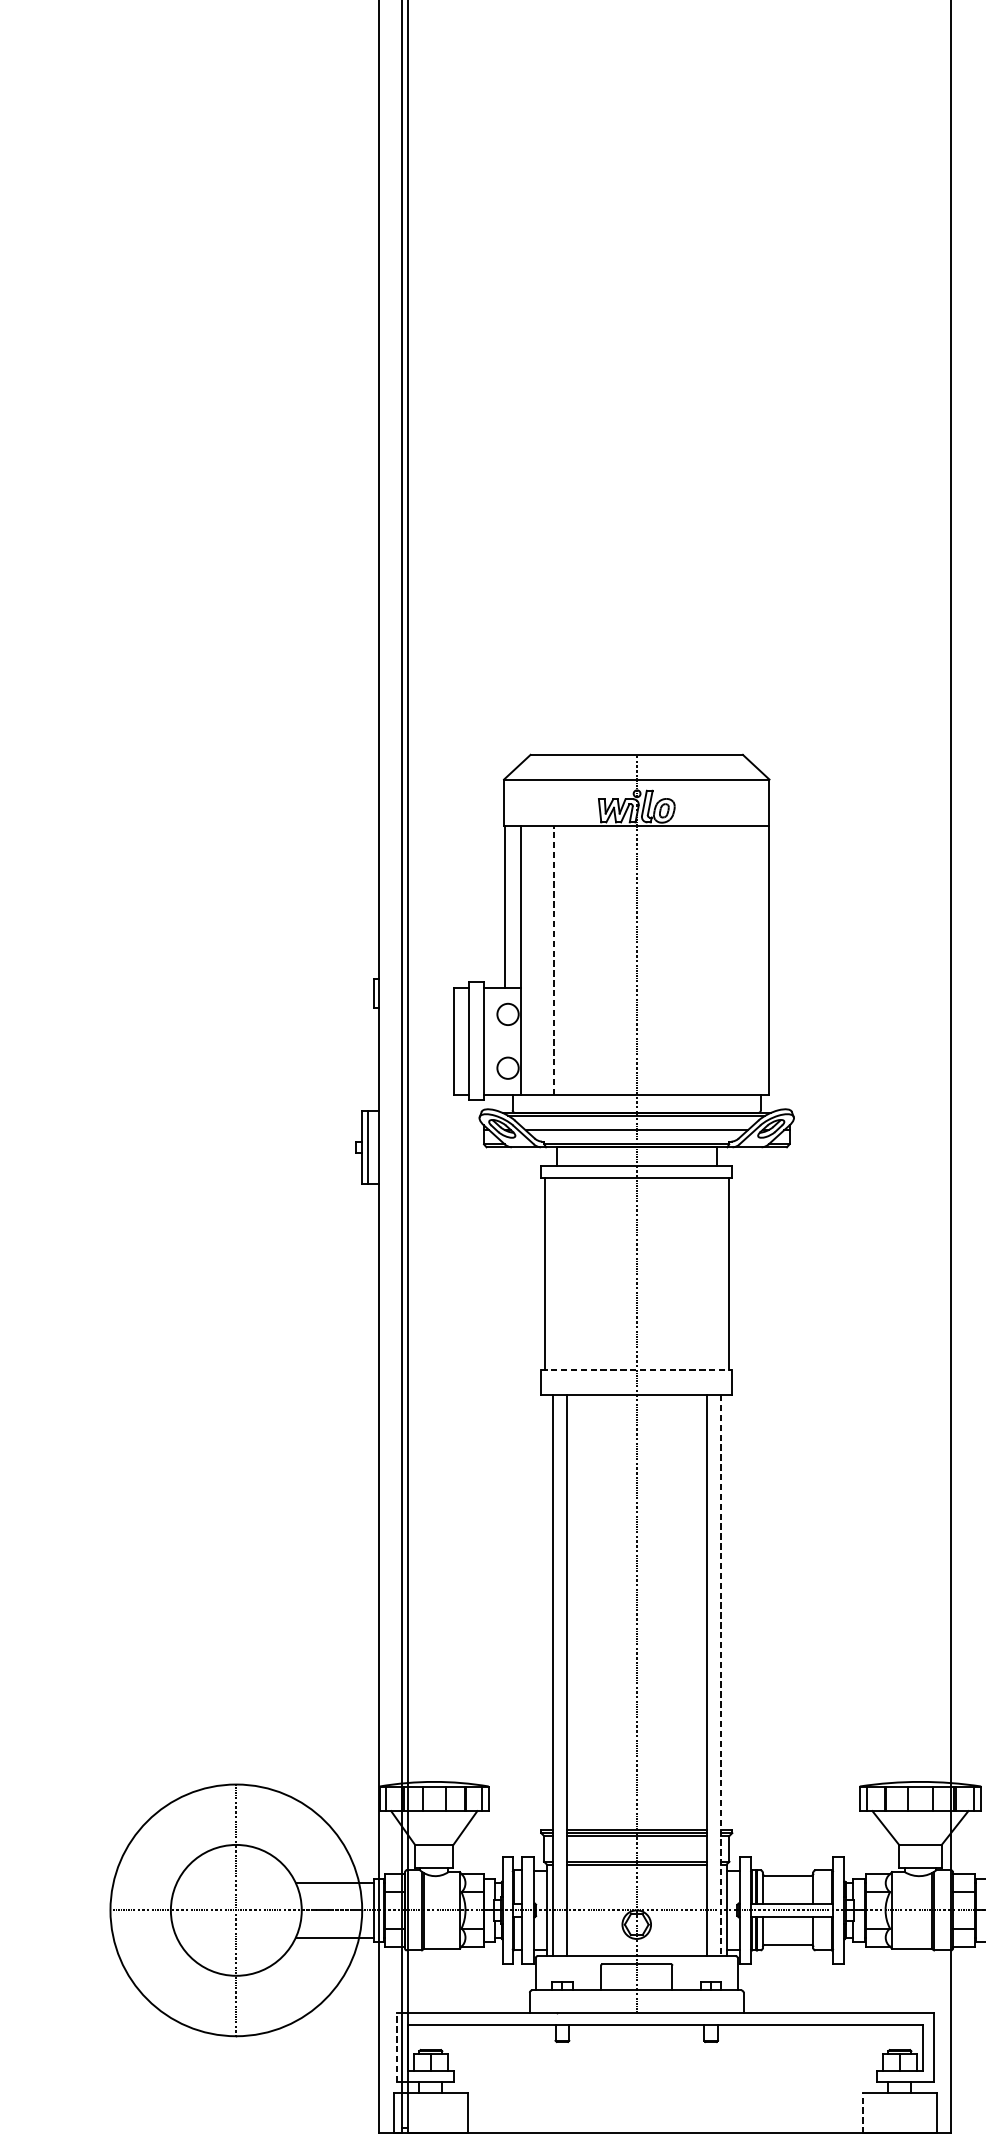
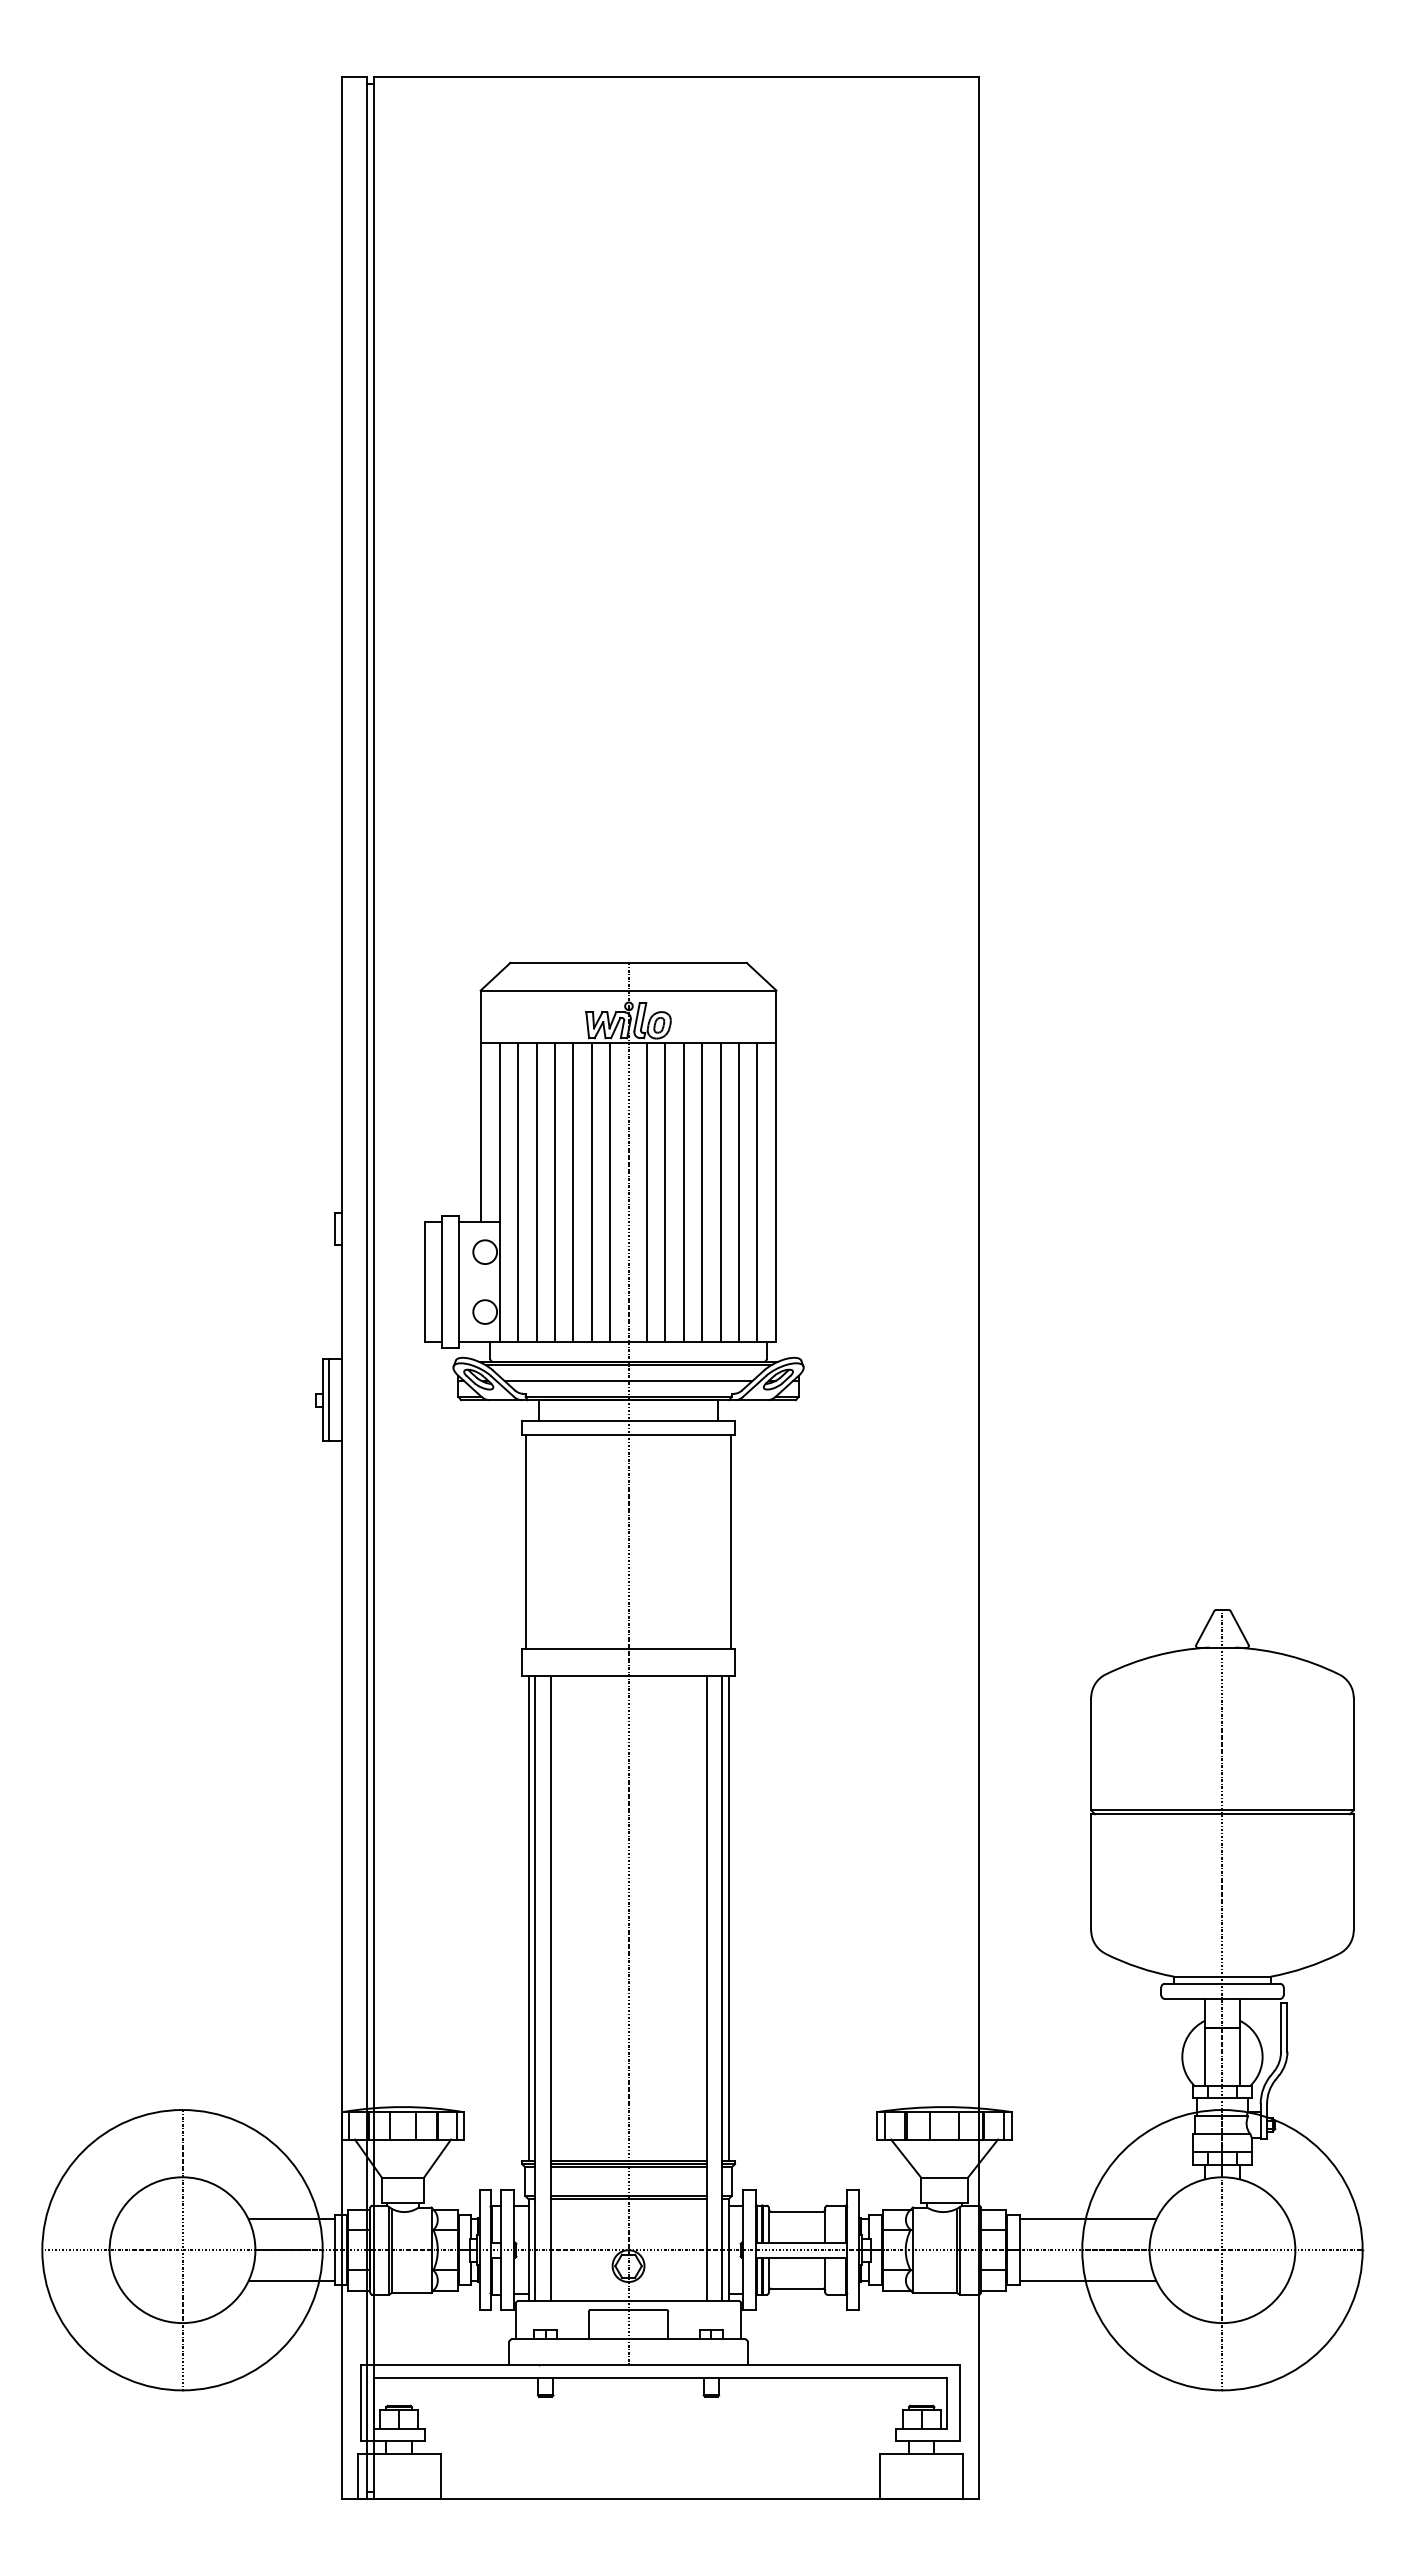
line: (537, 960) -> (518, 1192), added
line: (554, 960) -> (536, 1192), dashed -> solid
line: (570, 960) -> (554, 1192), added
line: (587, 960) -> (573, 1192), added
line: (603, 960) -> (591, 1192), added
line: (620, 960) -> (610, 1192), added
line: (652, 960) -> (646, 1192), added
line: (669, 960) -> (665, 1192), added
line: (686, 960) -> (683, 1192), added
line: (703, 960) -> (702, 1192), added
line: (719, 960) -> (720, 1192), added
line: (735, 960) -> (738, 1192), added
line: (752, 960) -> (757, 1192), added
line: (637, 1370) -> (629, 1648), dashed -> solid
line: (546, 1612) -> (528, 1918), added
line: (726, 1612) -> (728, 1918), added
line: (720, 1676) -> (721, 1989), dashed -> solid
line: (396, 2047) -> (360, 2402), dashed -> solid
line: (862, 2112) -> (880, 2475), dashed -> solid

